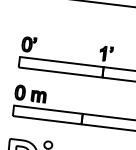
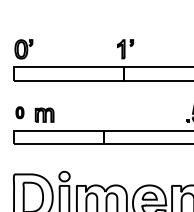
part: (19, 92) -> (19, 112), size x0.6

